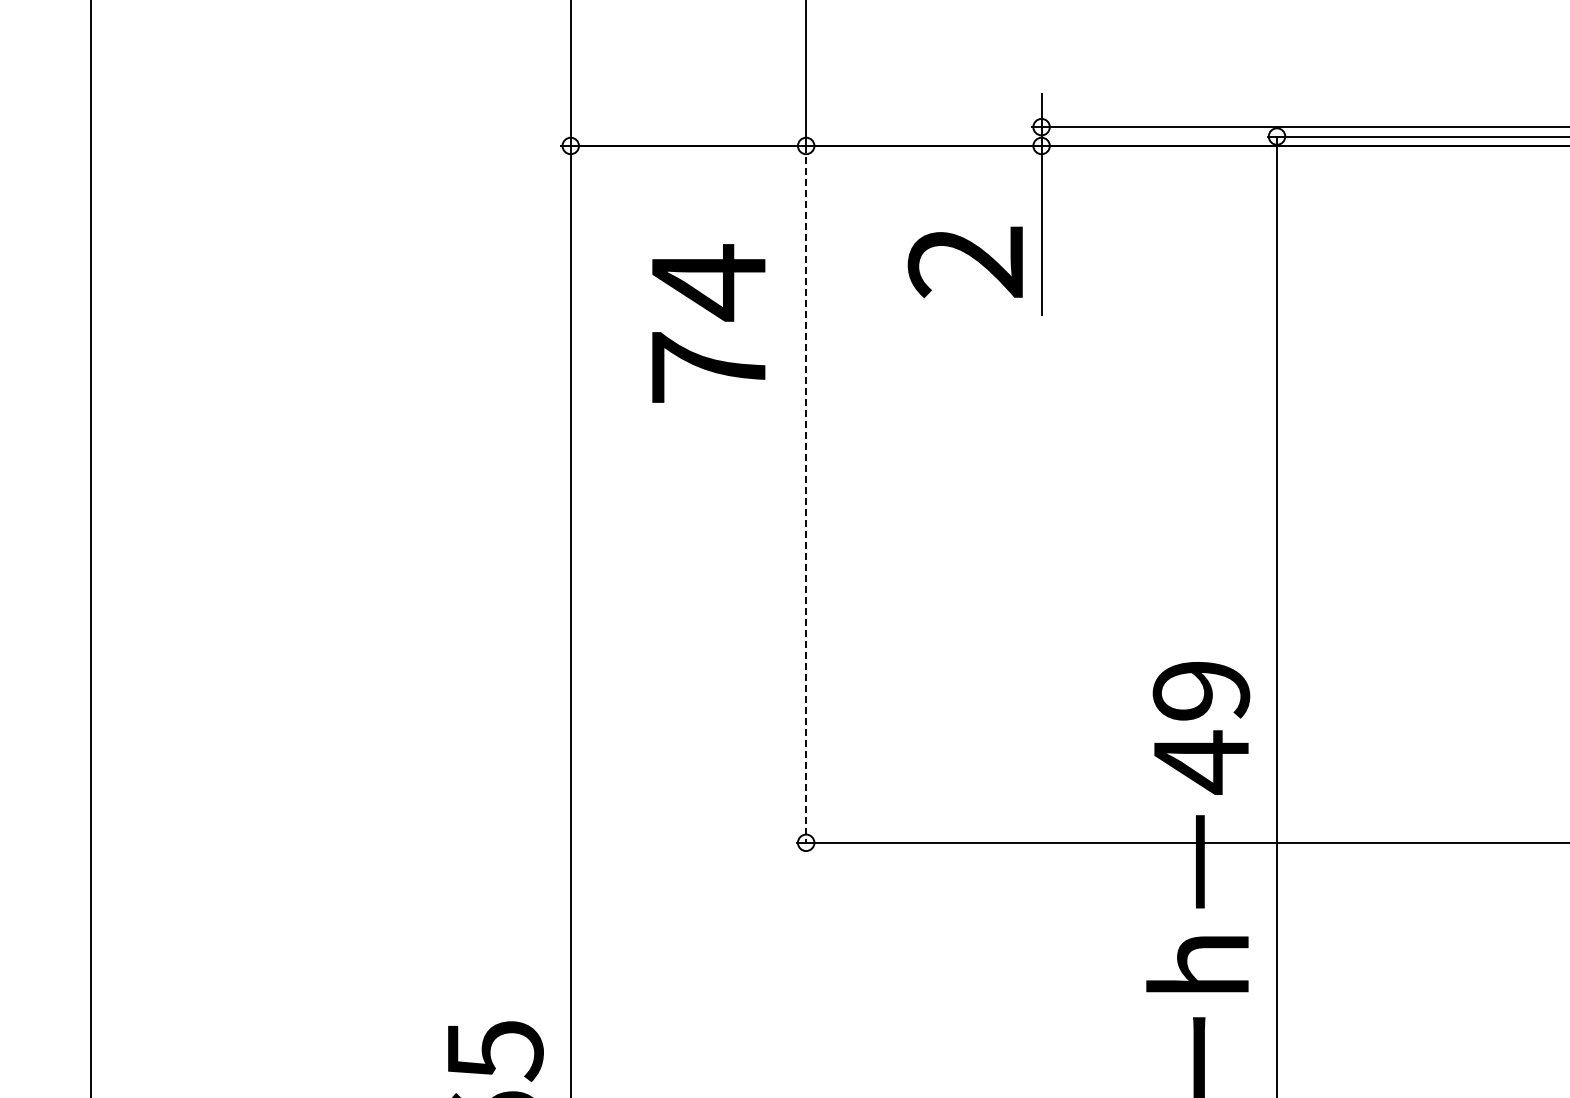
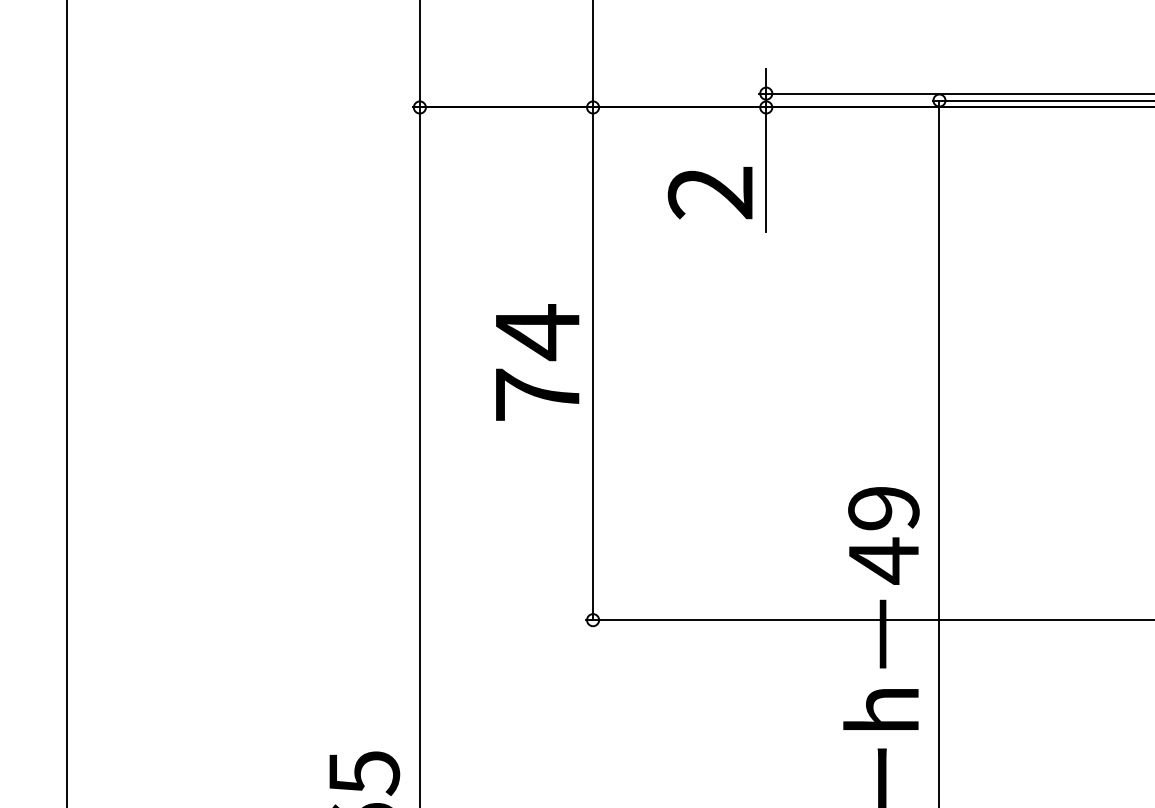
text: (708, 323) -> (537, 362), moved
line: (806, 494) -> (593, 363), dashed -> solid

